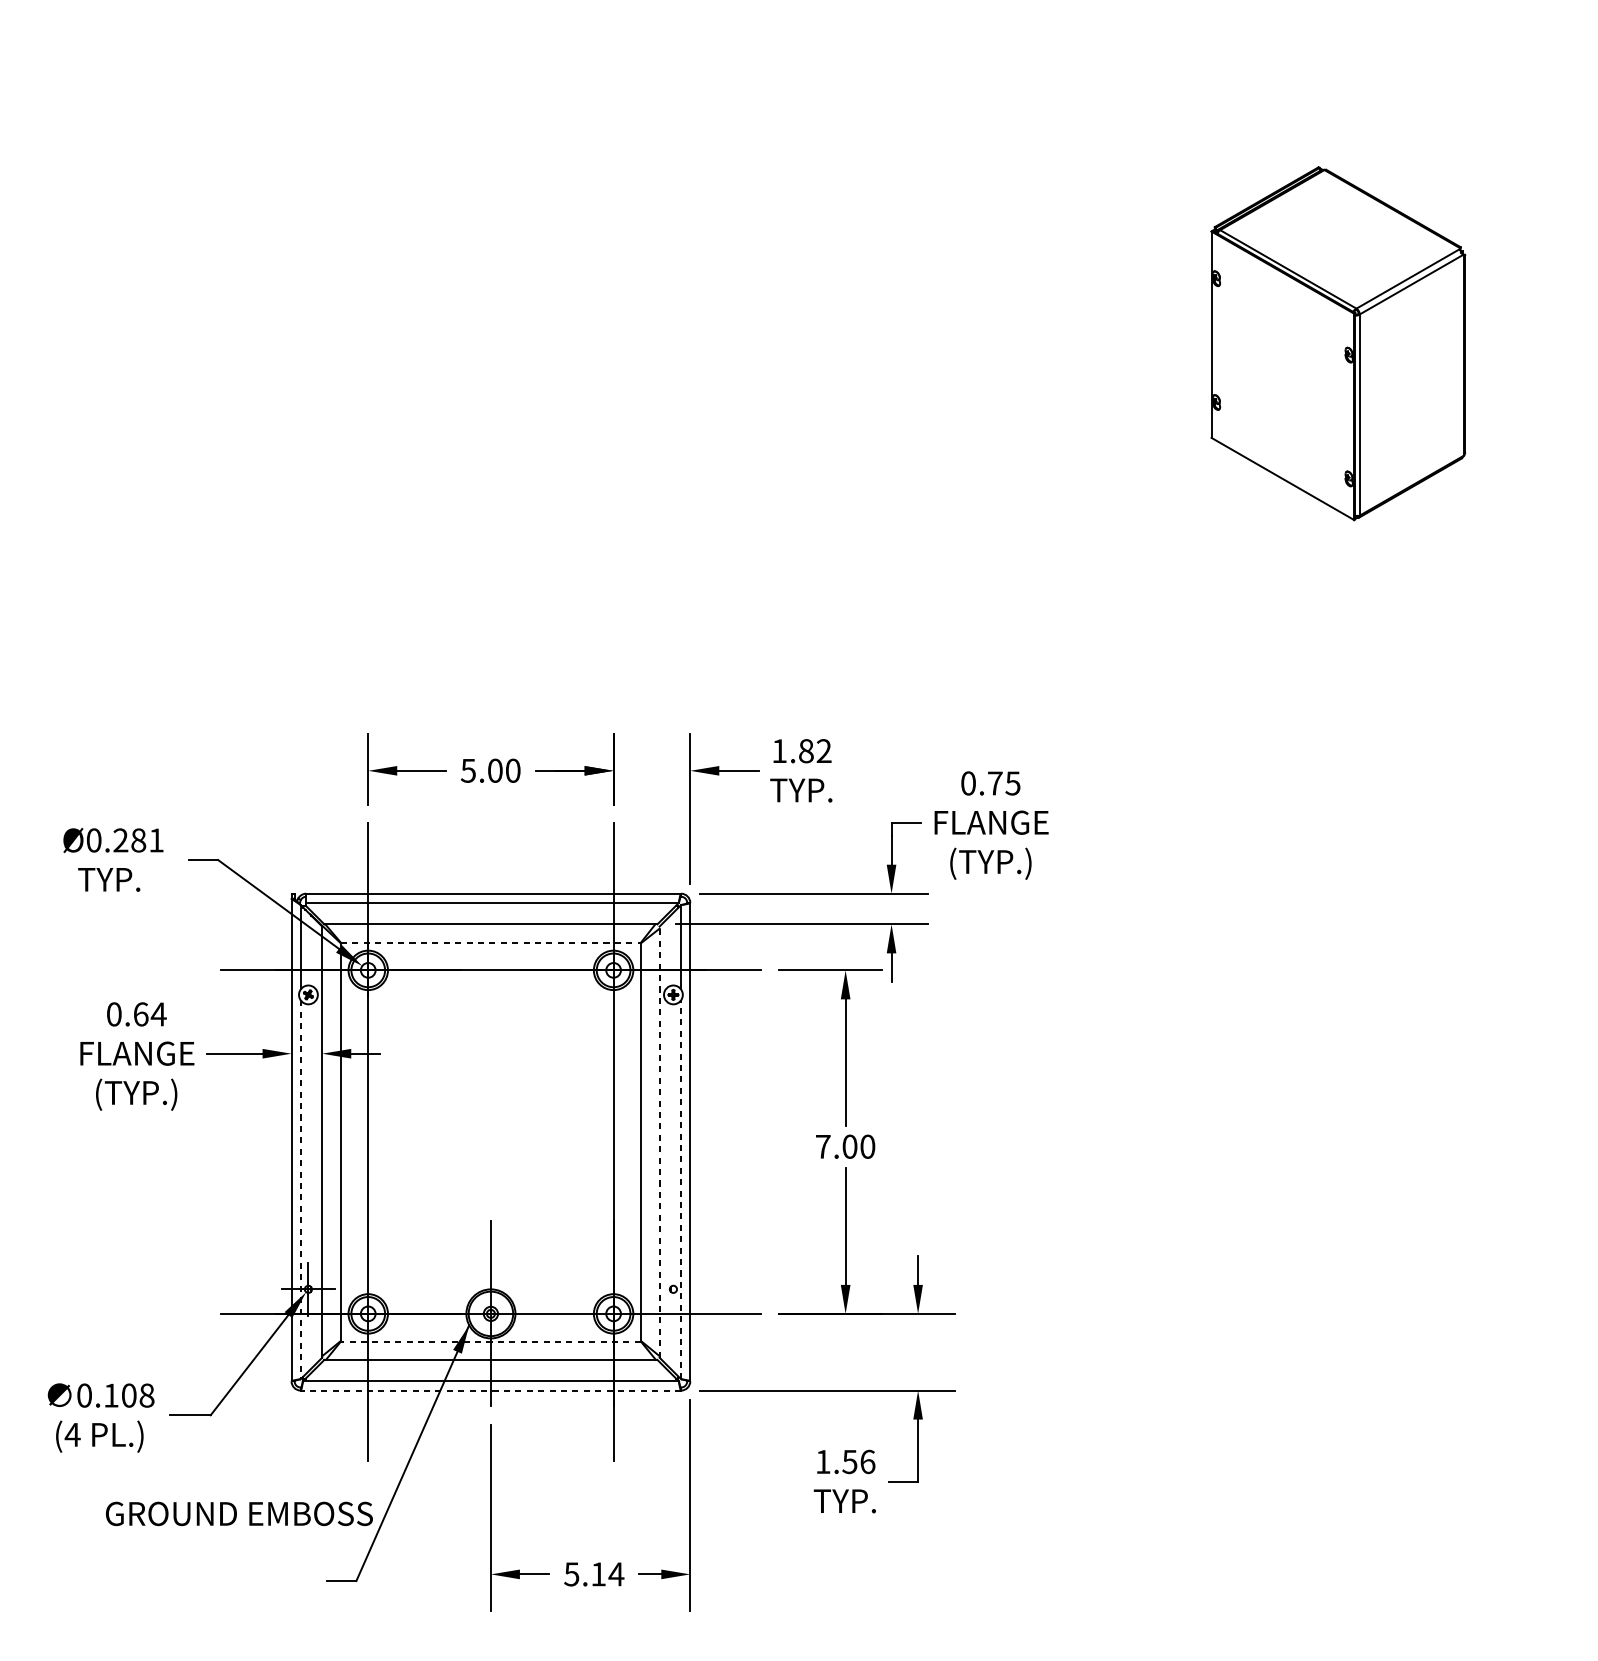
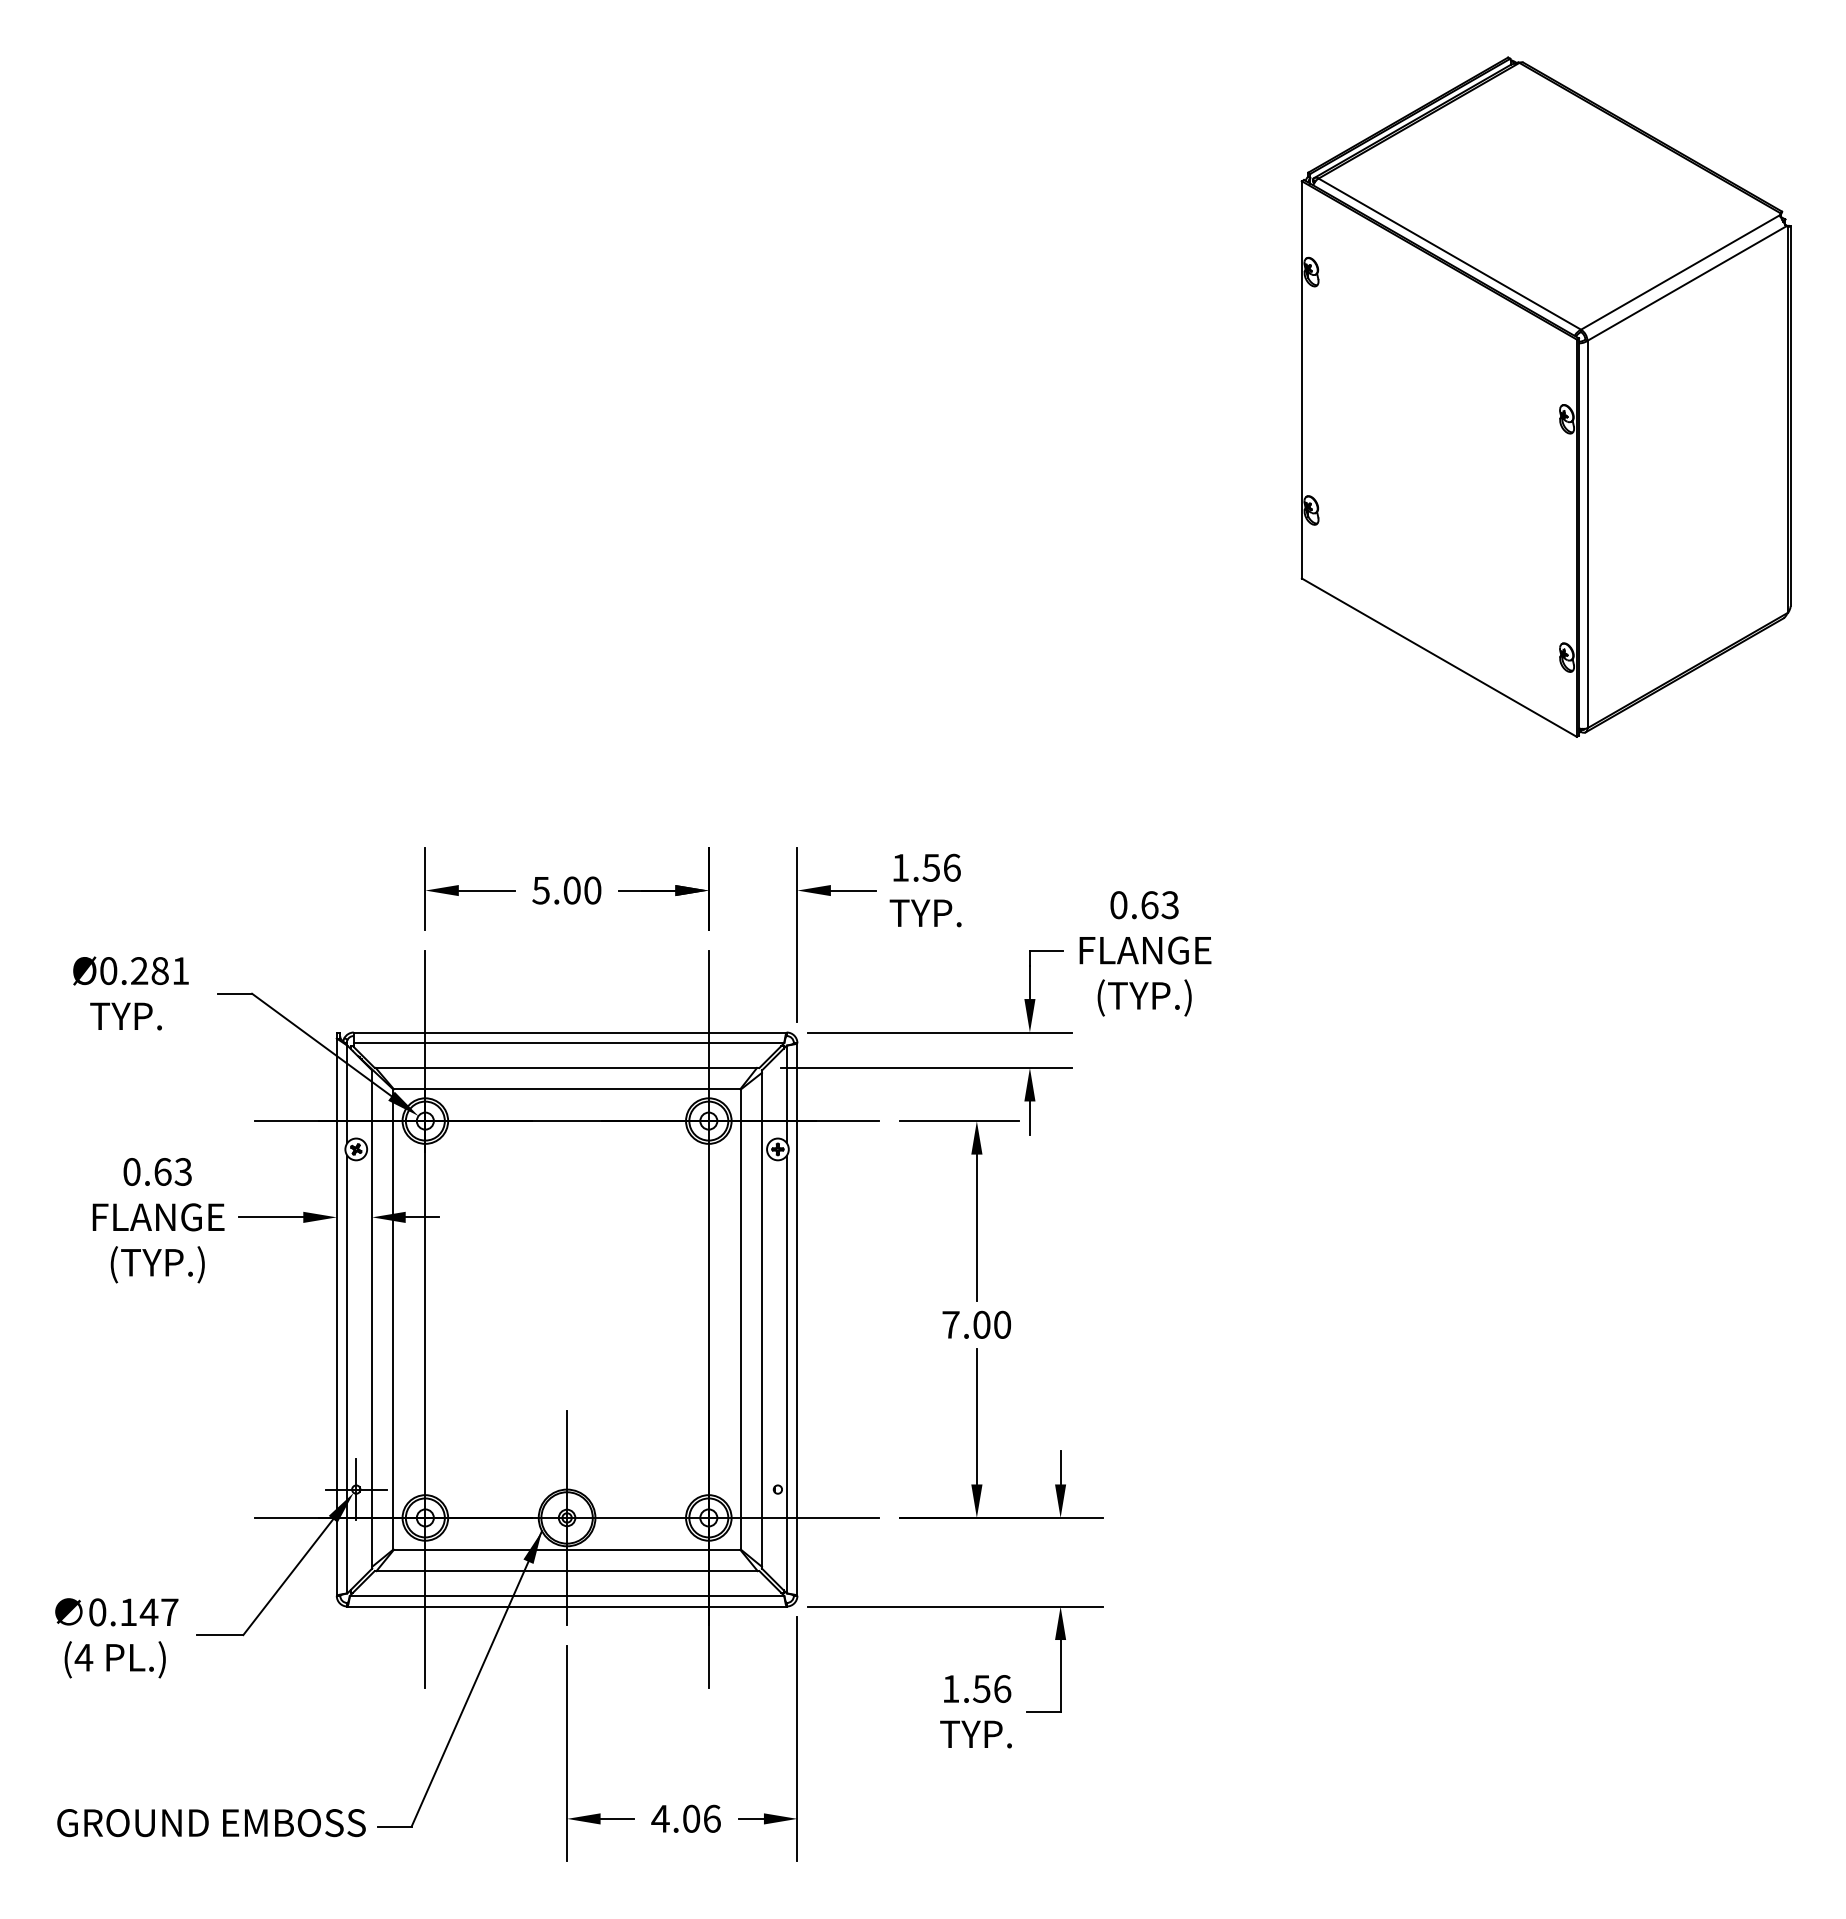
part: (1337, 343) -> (1545, 396), size x1.67
text: (815, 750) -> (941, 867), 1.82 -> 1.56
text: (1003, 783) -> (1159, 905), 0.75 -> 0.63
line: (491, 943) -> (567, 1089), dashed -> solid
text: (158, 1014) -> (183, 1171), 0.64 -> 0.63
line: (659, 1142) -> (761, 1319), dashed -> solid
line: (300, 1189) -> (347, 1374), dashed -> solid
line: (680, 1189) -> (786, 1374), dashed -> solid
line: (490, 1341) -> (566, 1549), dashed -> solid
line: (491, 1390) -> (567, 1606), dashed -> solid
text: (137, 1395) -> (158, 1612), 0.108 -> 0.147
text: (239, 1514) -> (211, 1823), moved
text: (594, 1574) -> (686, 1818), 5.14 -> 4.06

